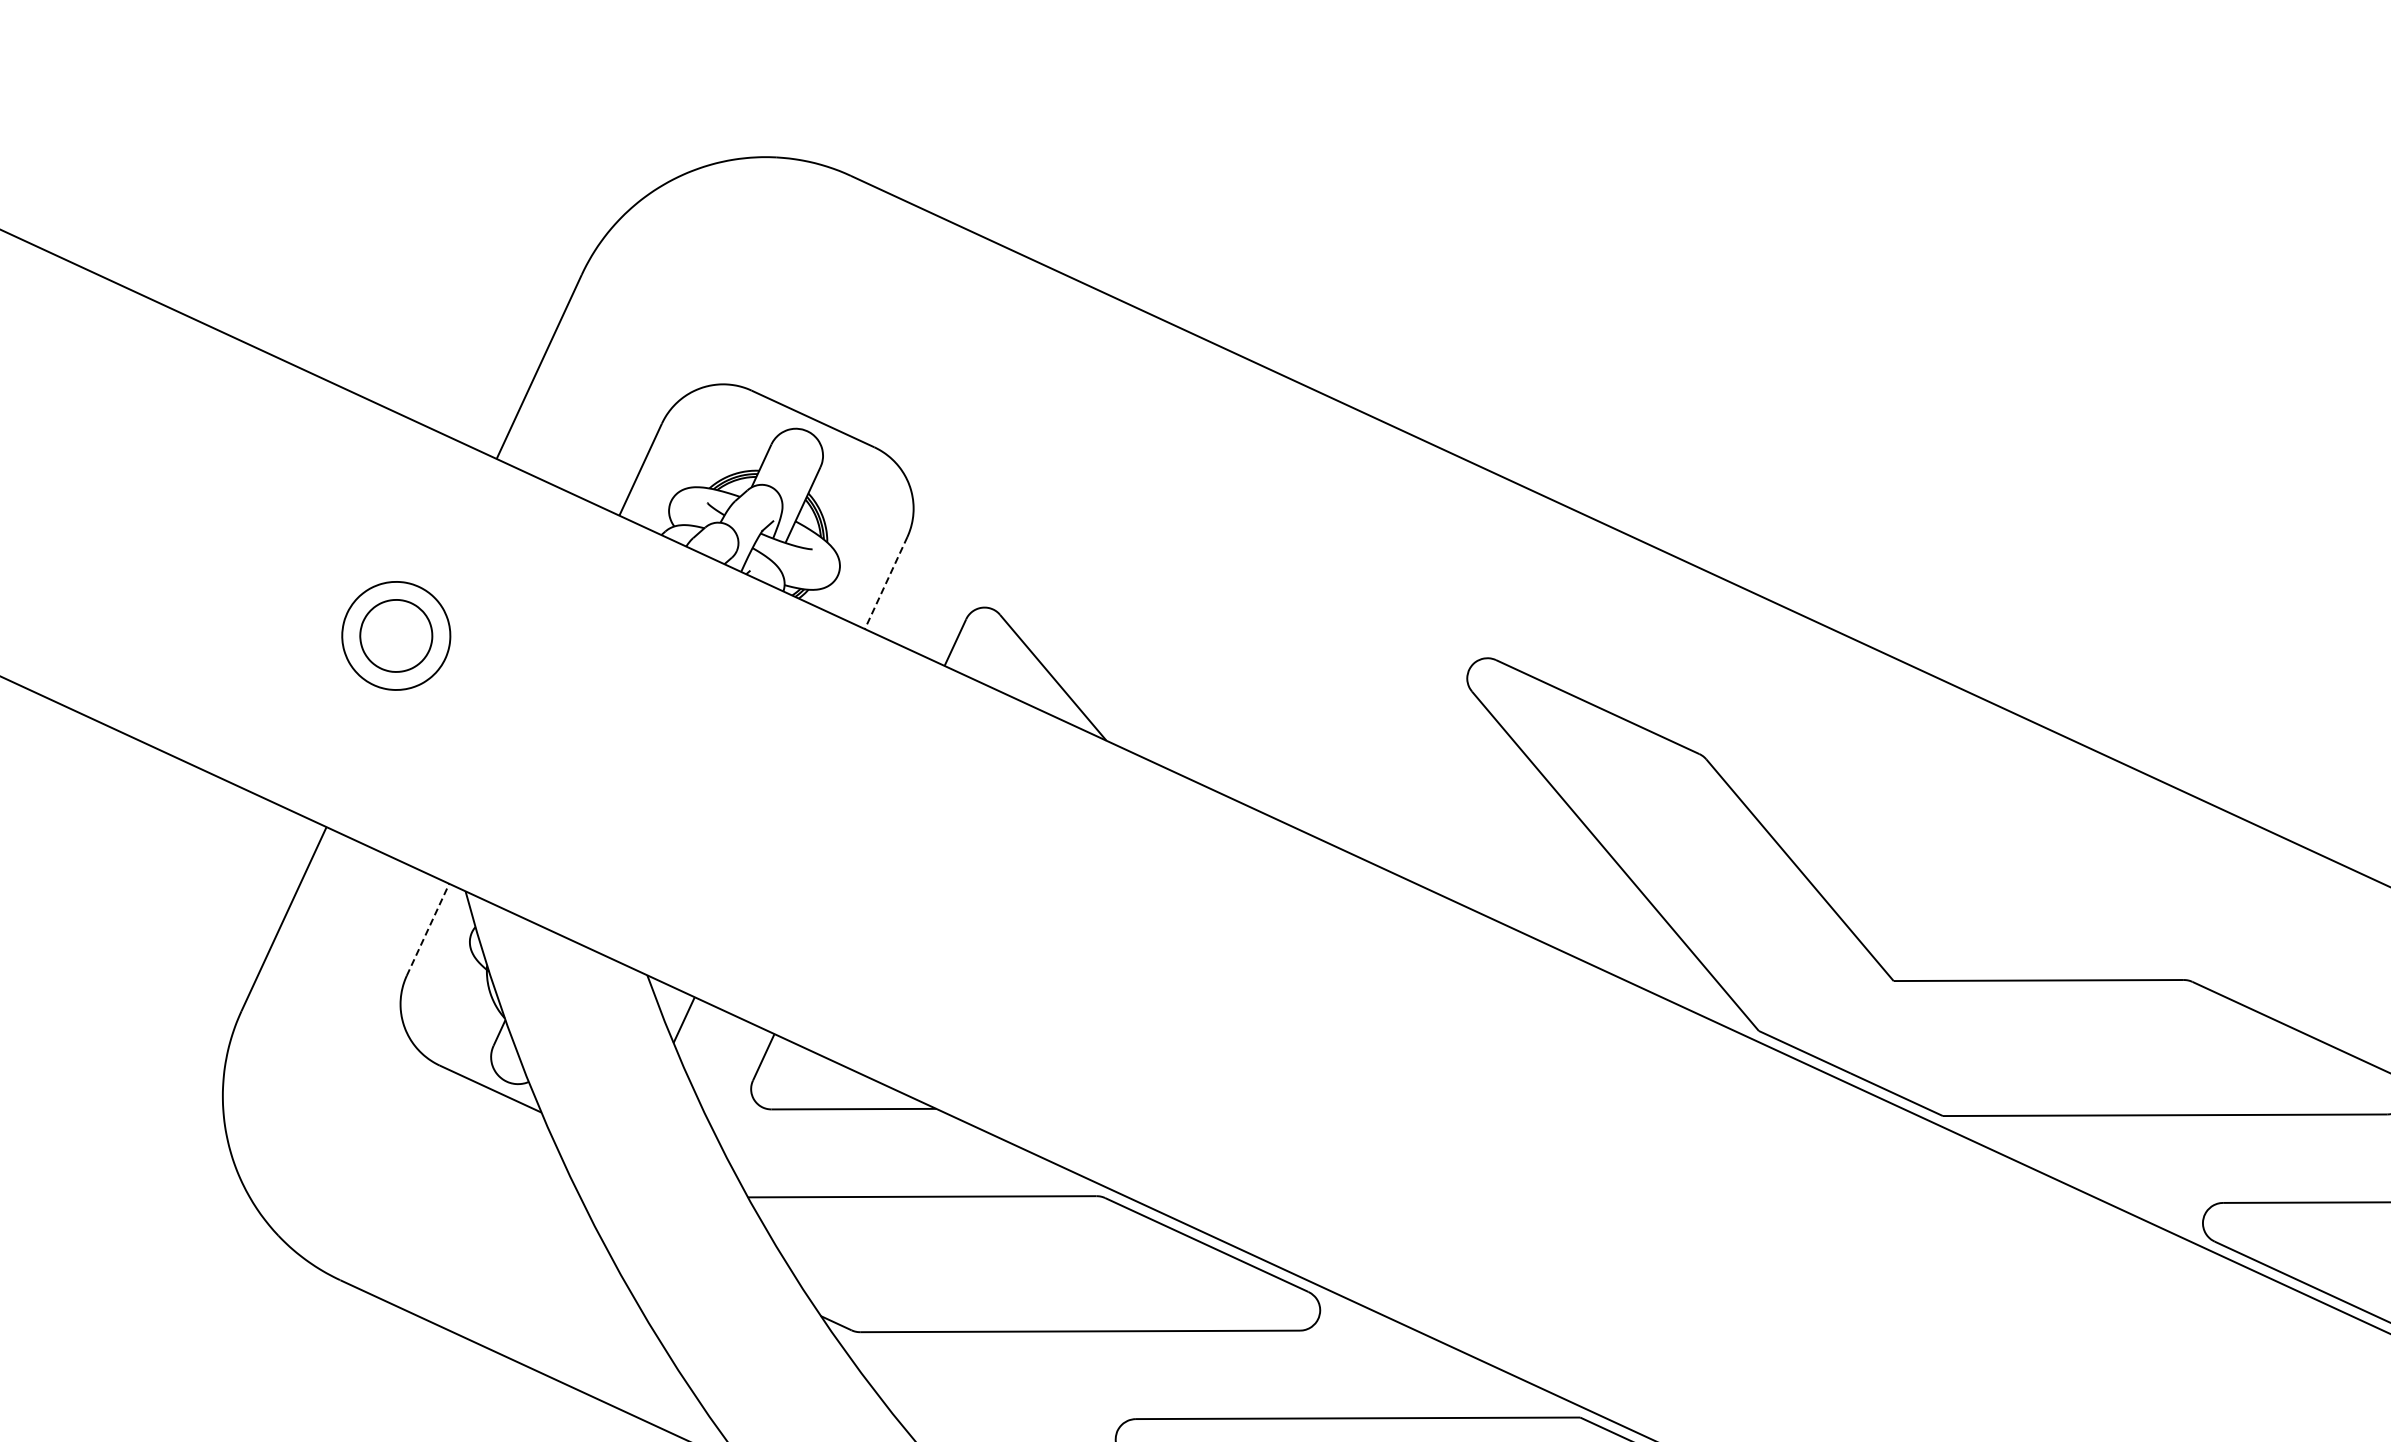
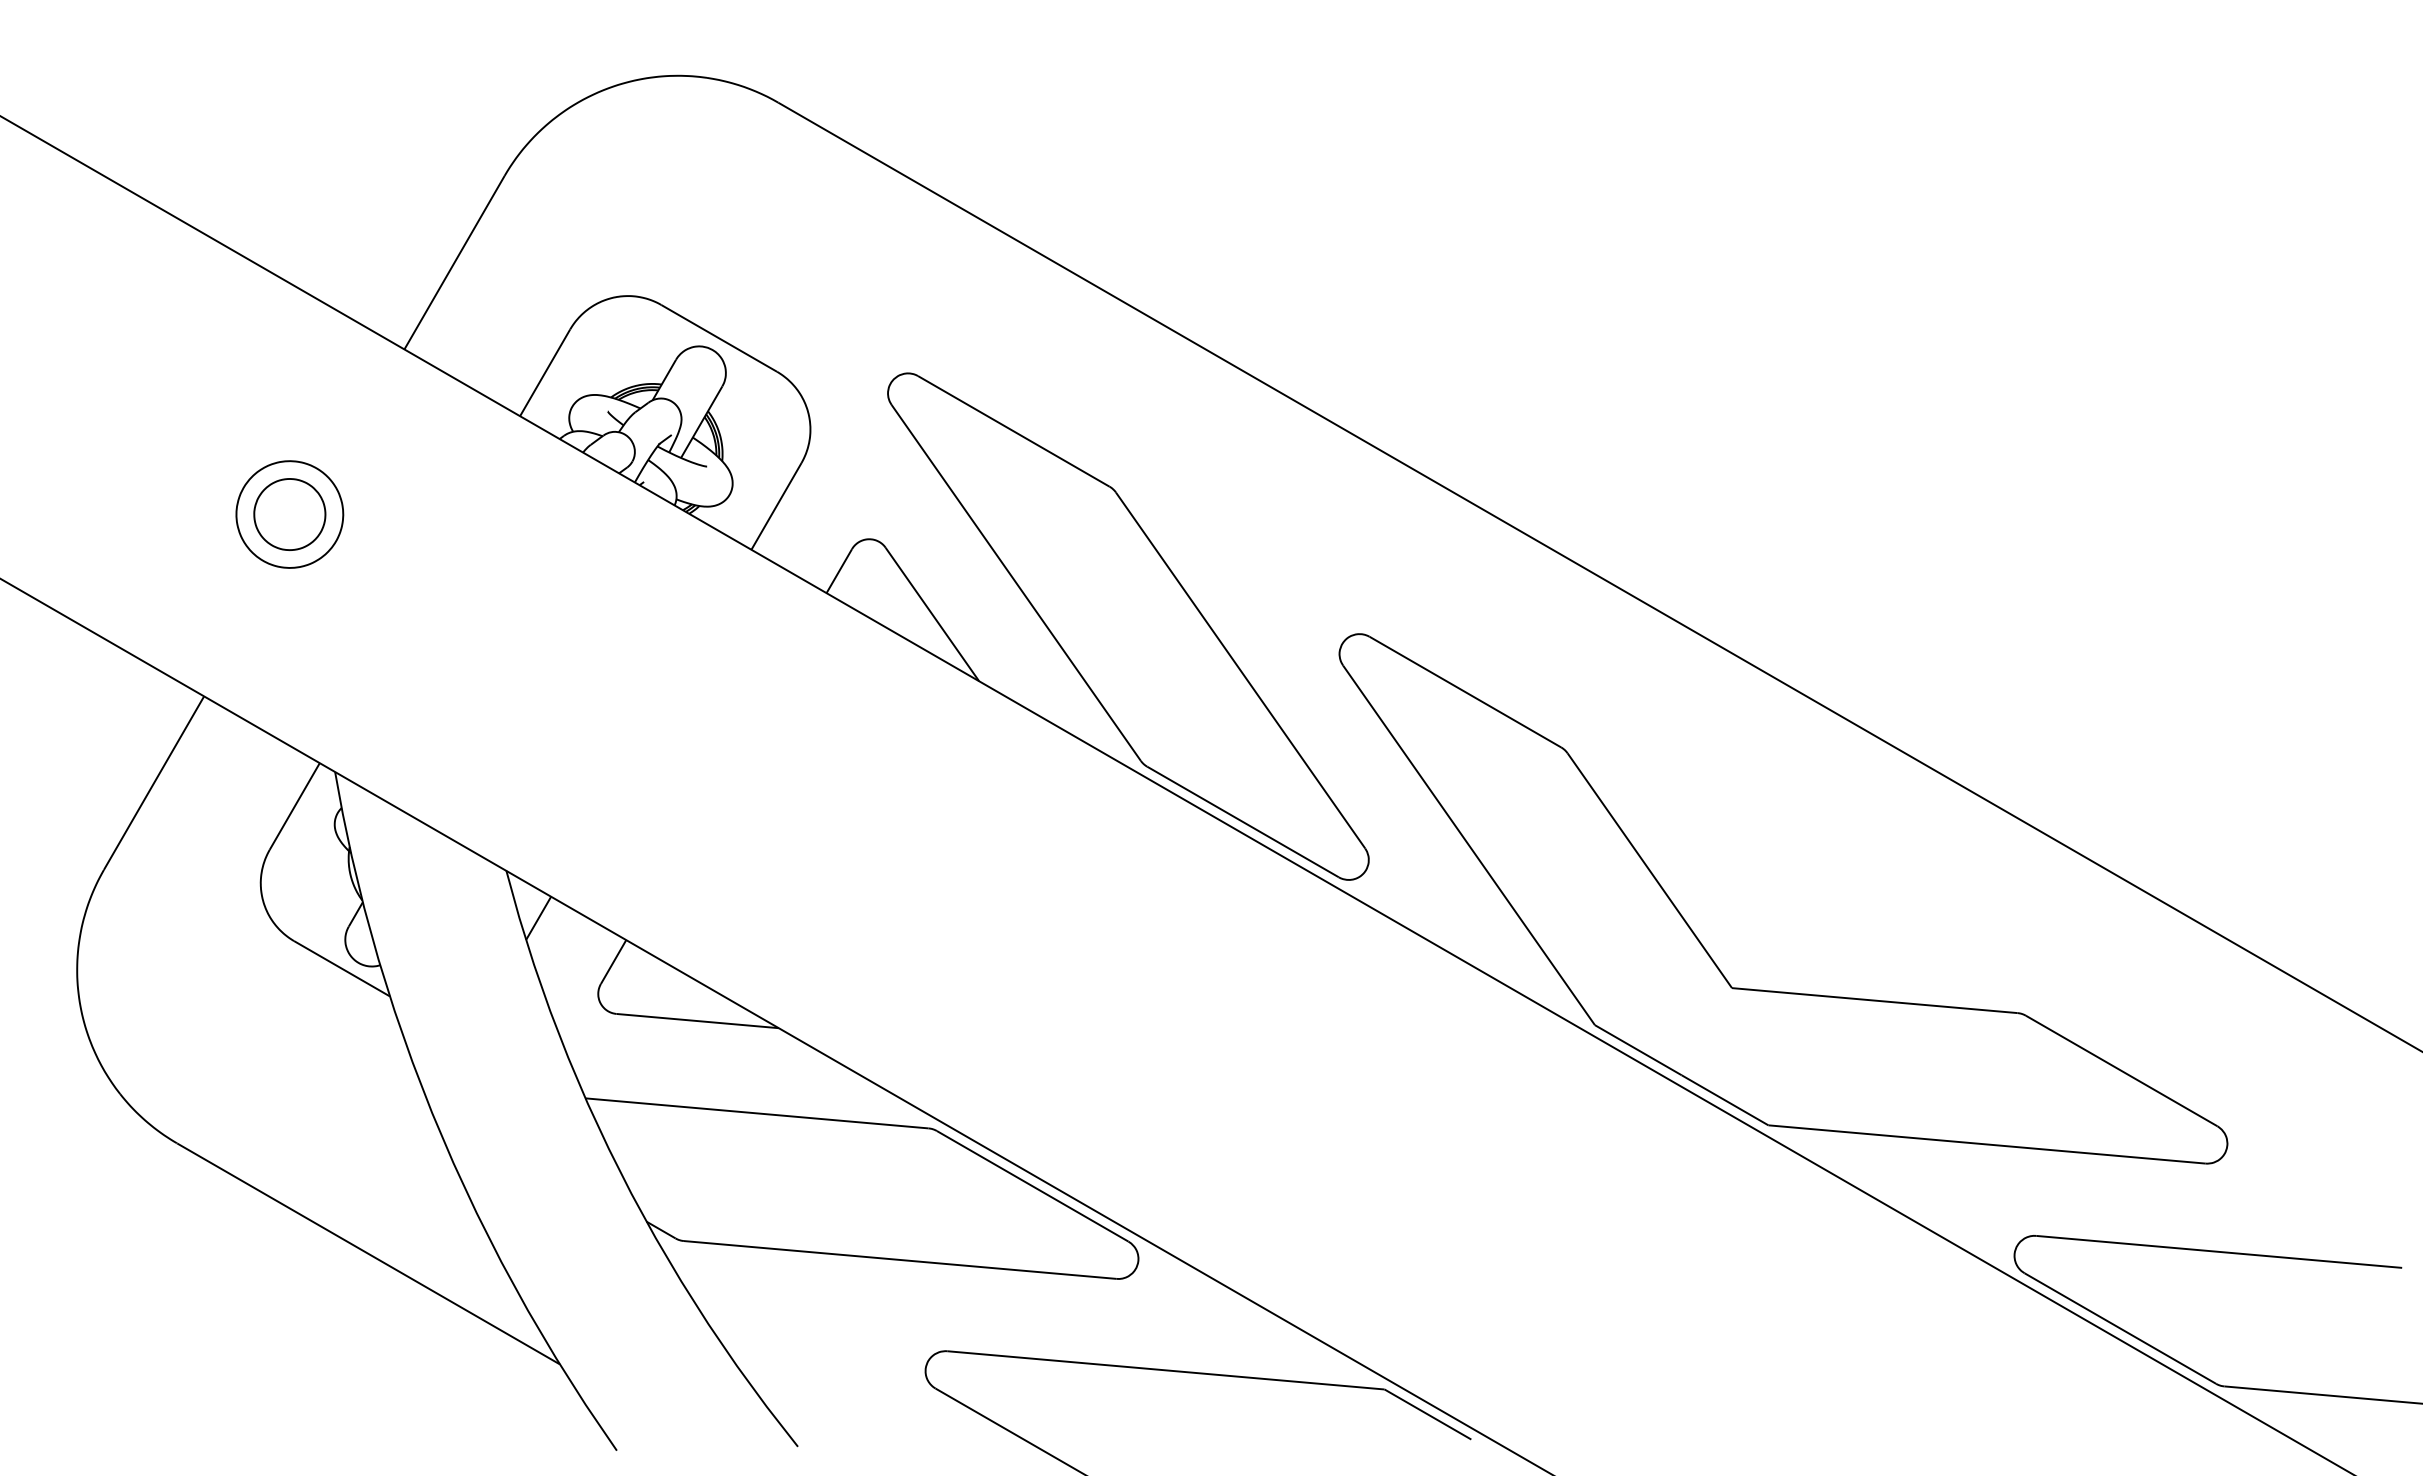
line: (886, 583) -> (776, 506), dashed -> solid
part: (1252, 671) -> (1128, 626), added
line: (428, 929) -> (295, 806), dashed -> solid

